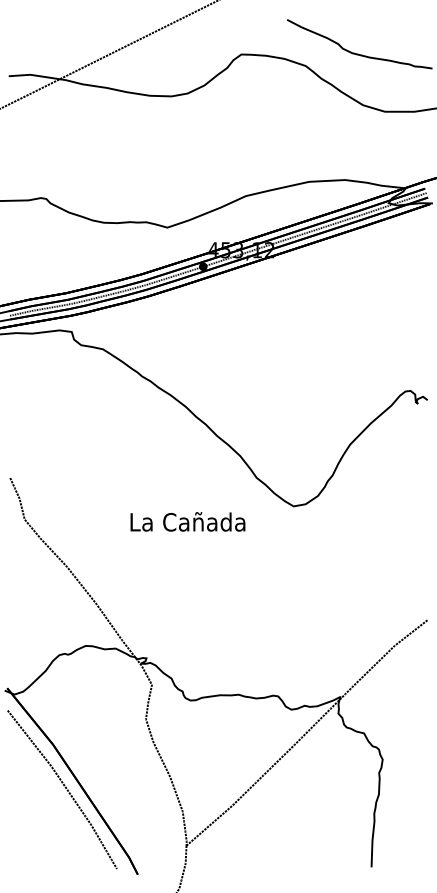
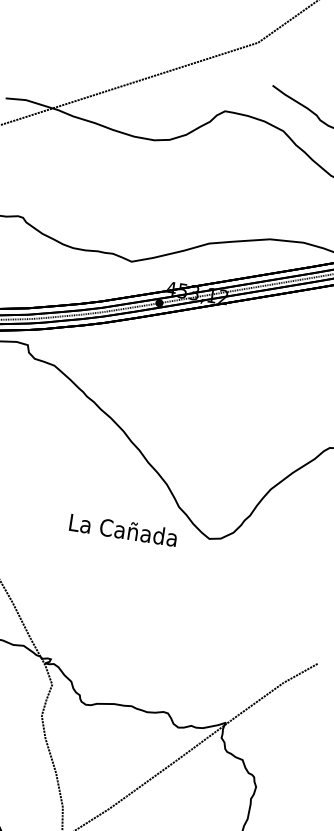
text: (187, 521) -> (123, 529), moved

